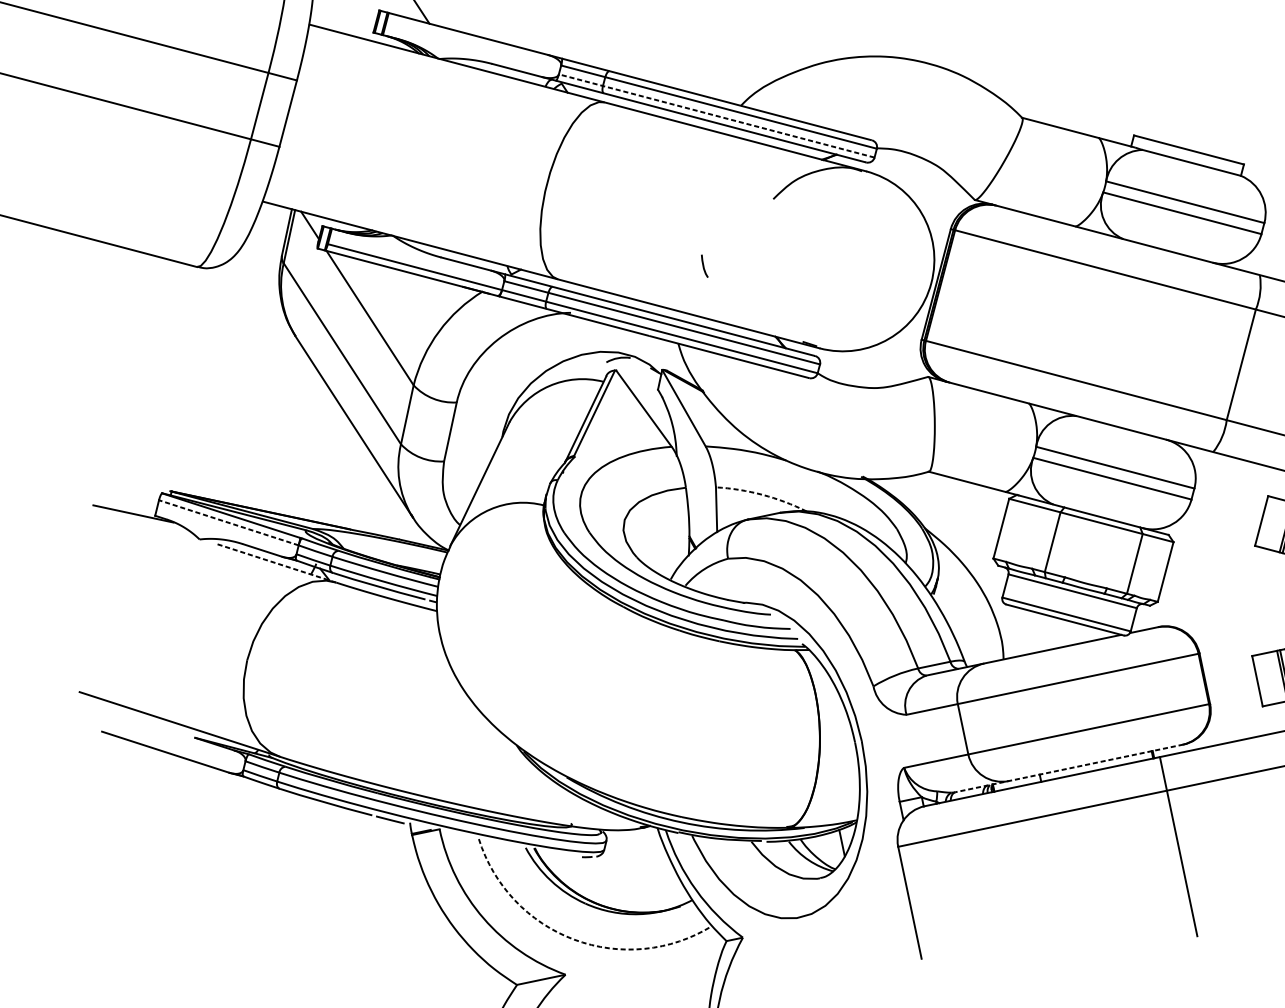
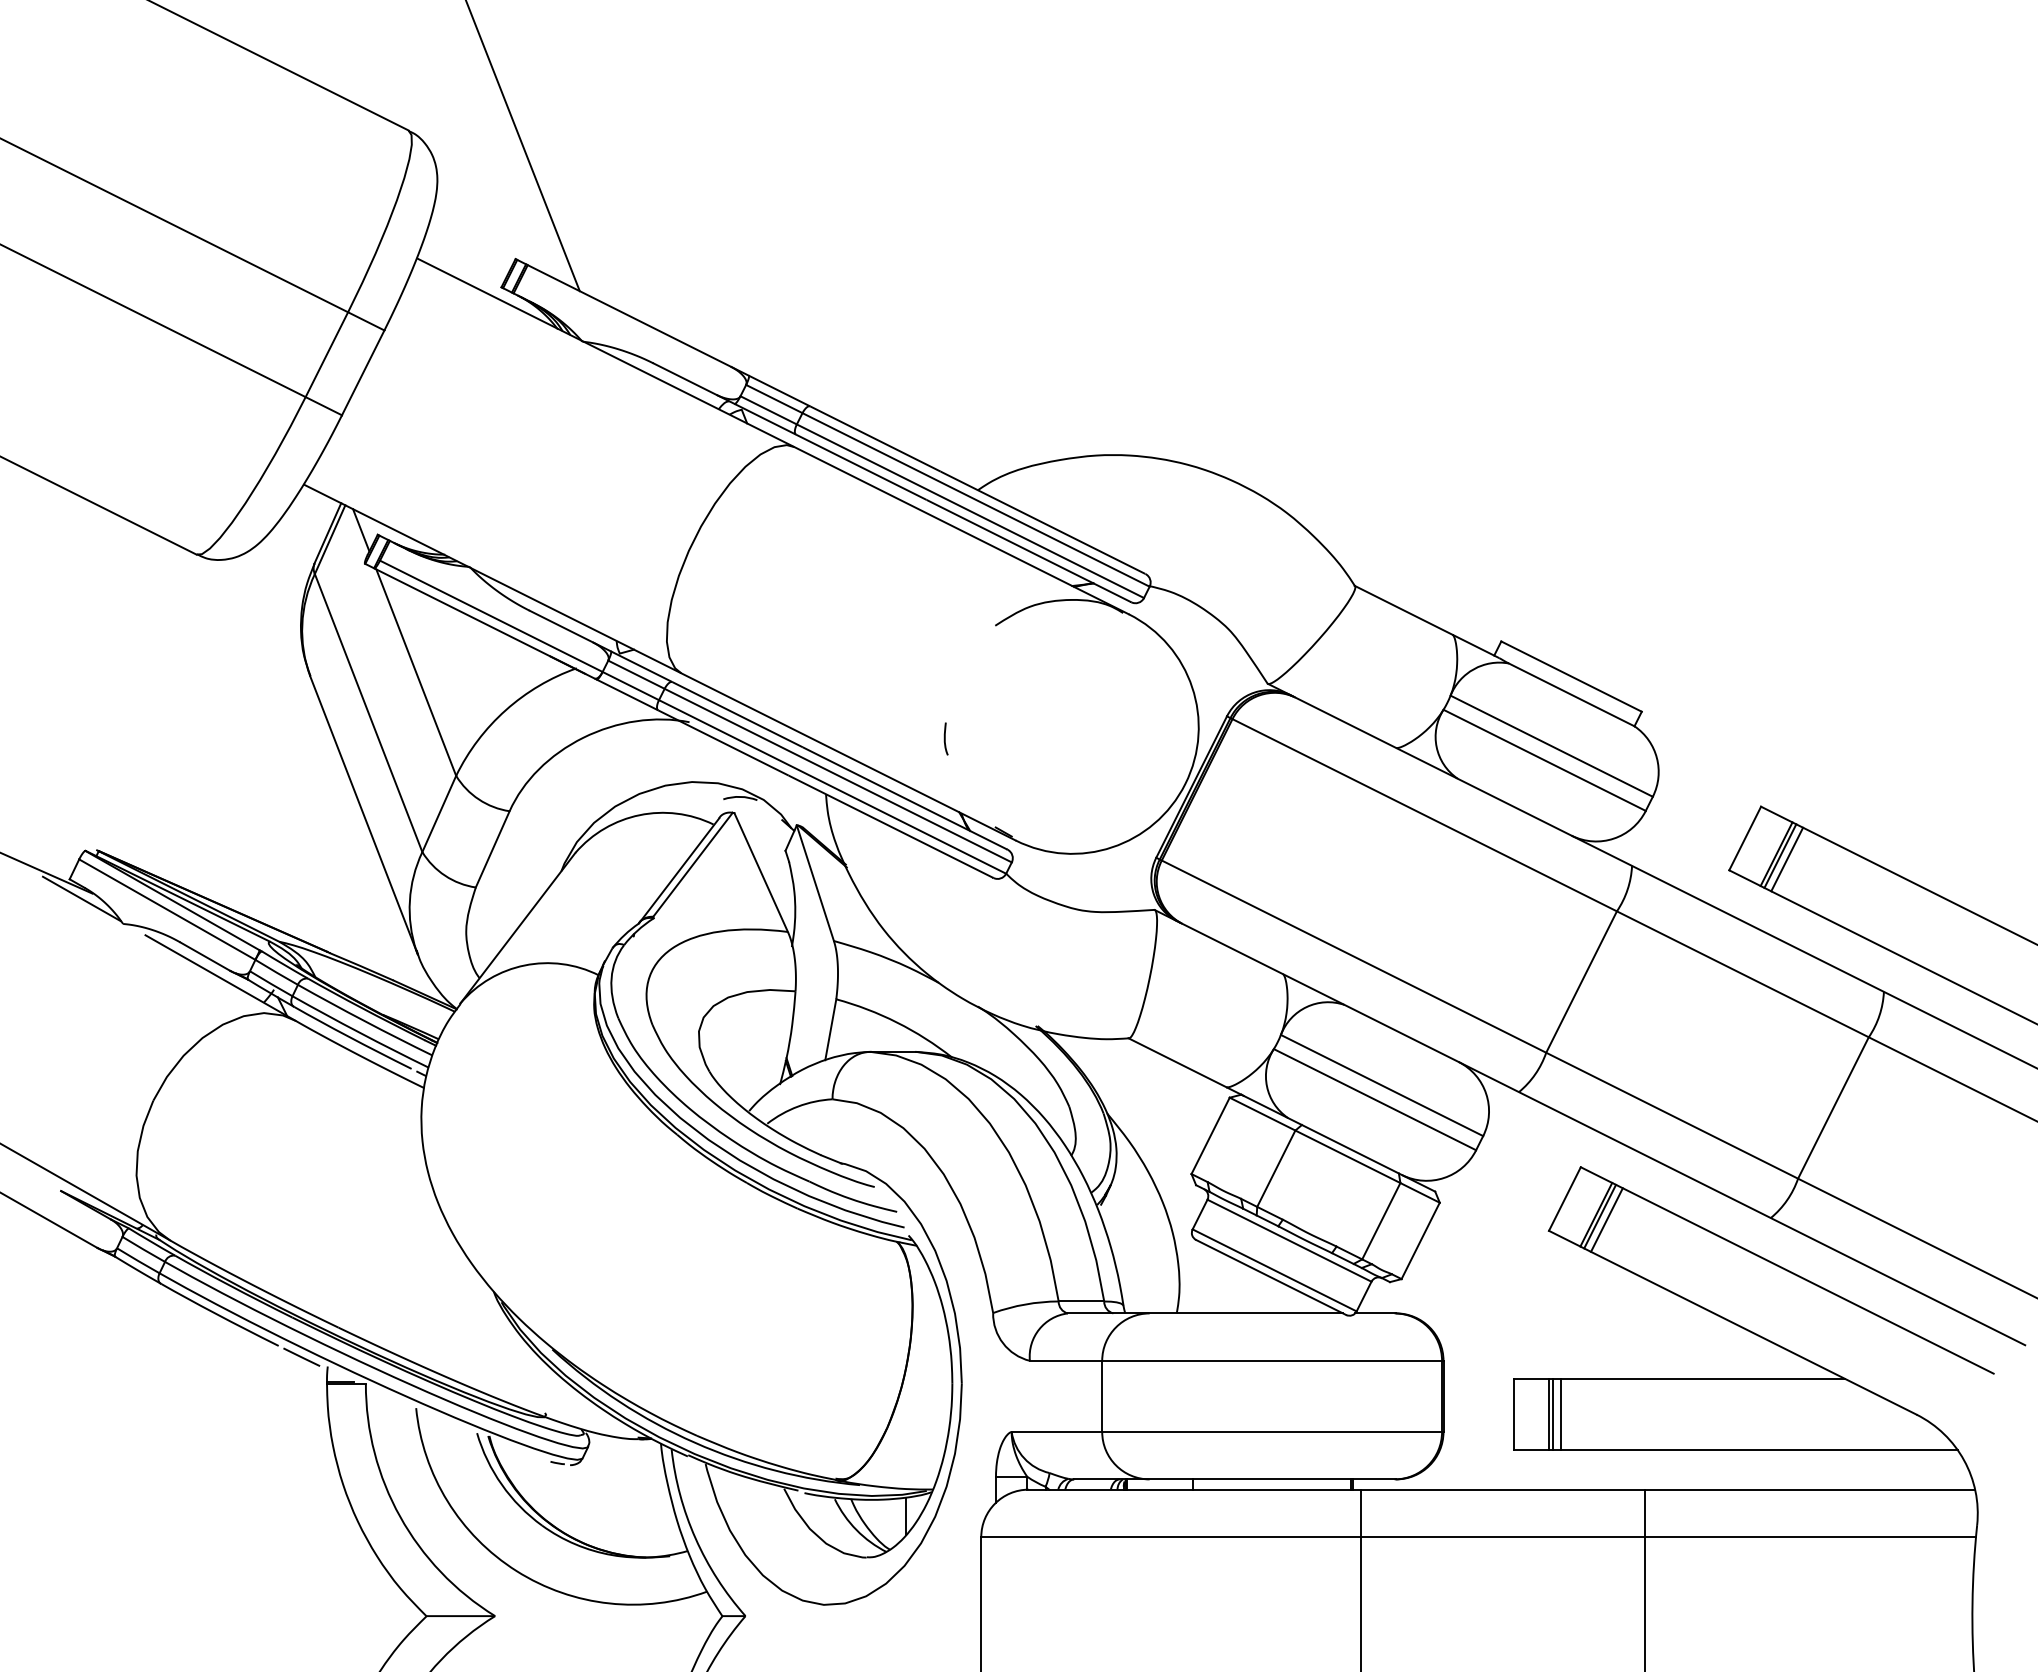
line: (716, 116) -> (942, 497), dashed -> solid
curve: (703, 266) -> (945, 738), moved
arc: (762, 494) -> (897, 1022), dashed -> solid
line: (228, 522) -> (166, 909), dashed -> solid
line: (166, 527) -> (81, 898), added
line: (276, 563) -> (220, 977), dashed -> solid
line: (1069, 768) -> (1235, 1479), dashed -> solid
arc: (574, 939) -> (516, 1571), dashed -> solid

